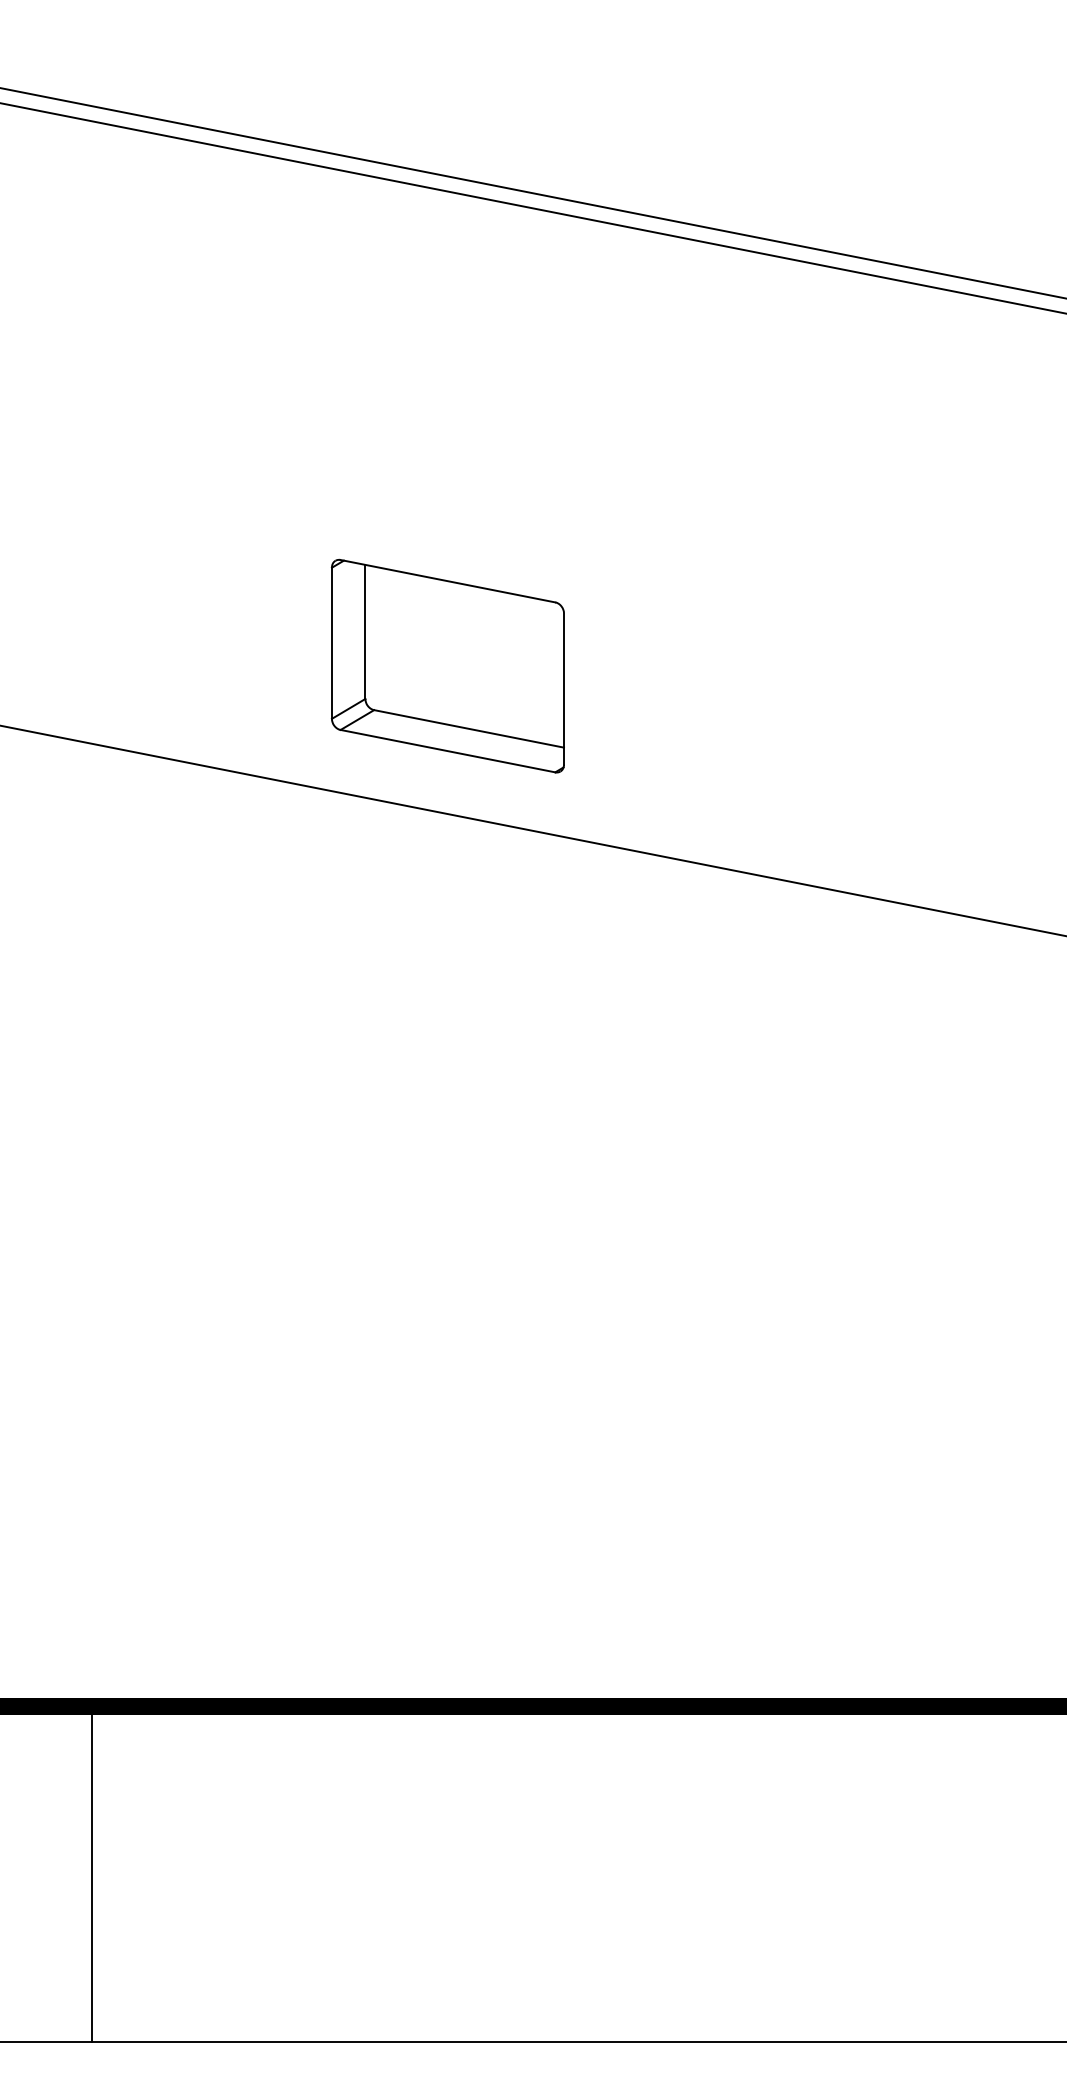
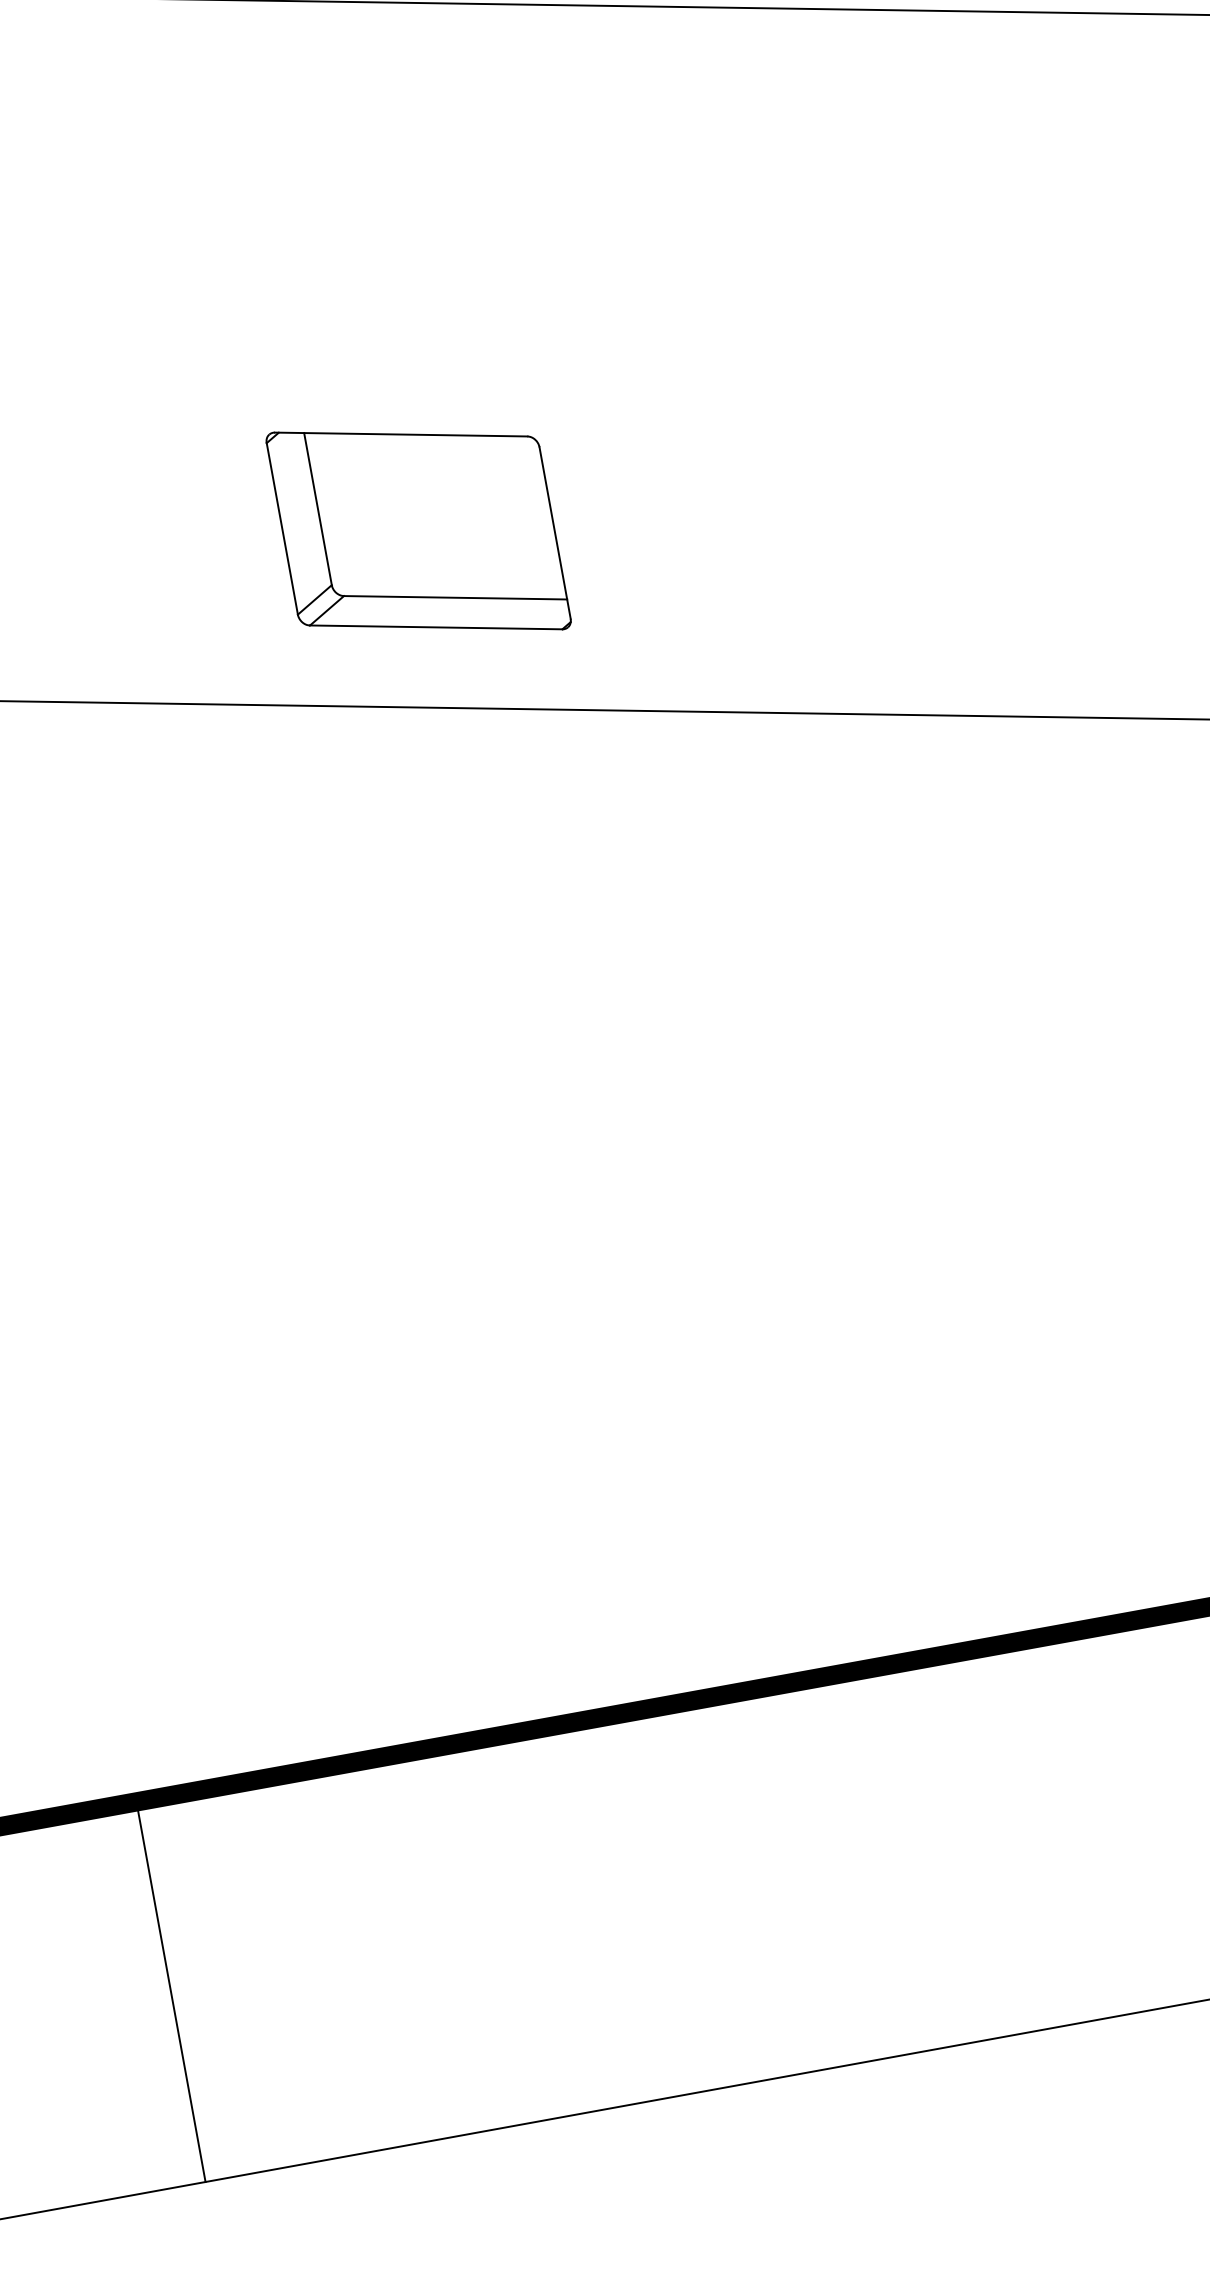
part: (447, 665) -> (418, 530), moved
line: (92, 1873) -> (171, 1991), moved

